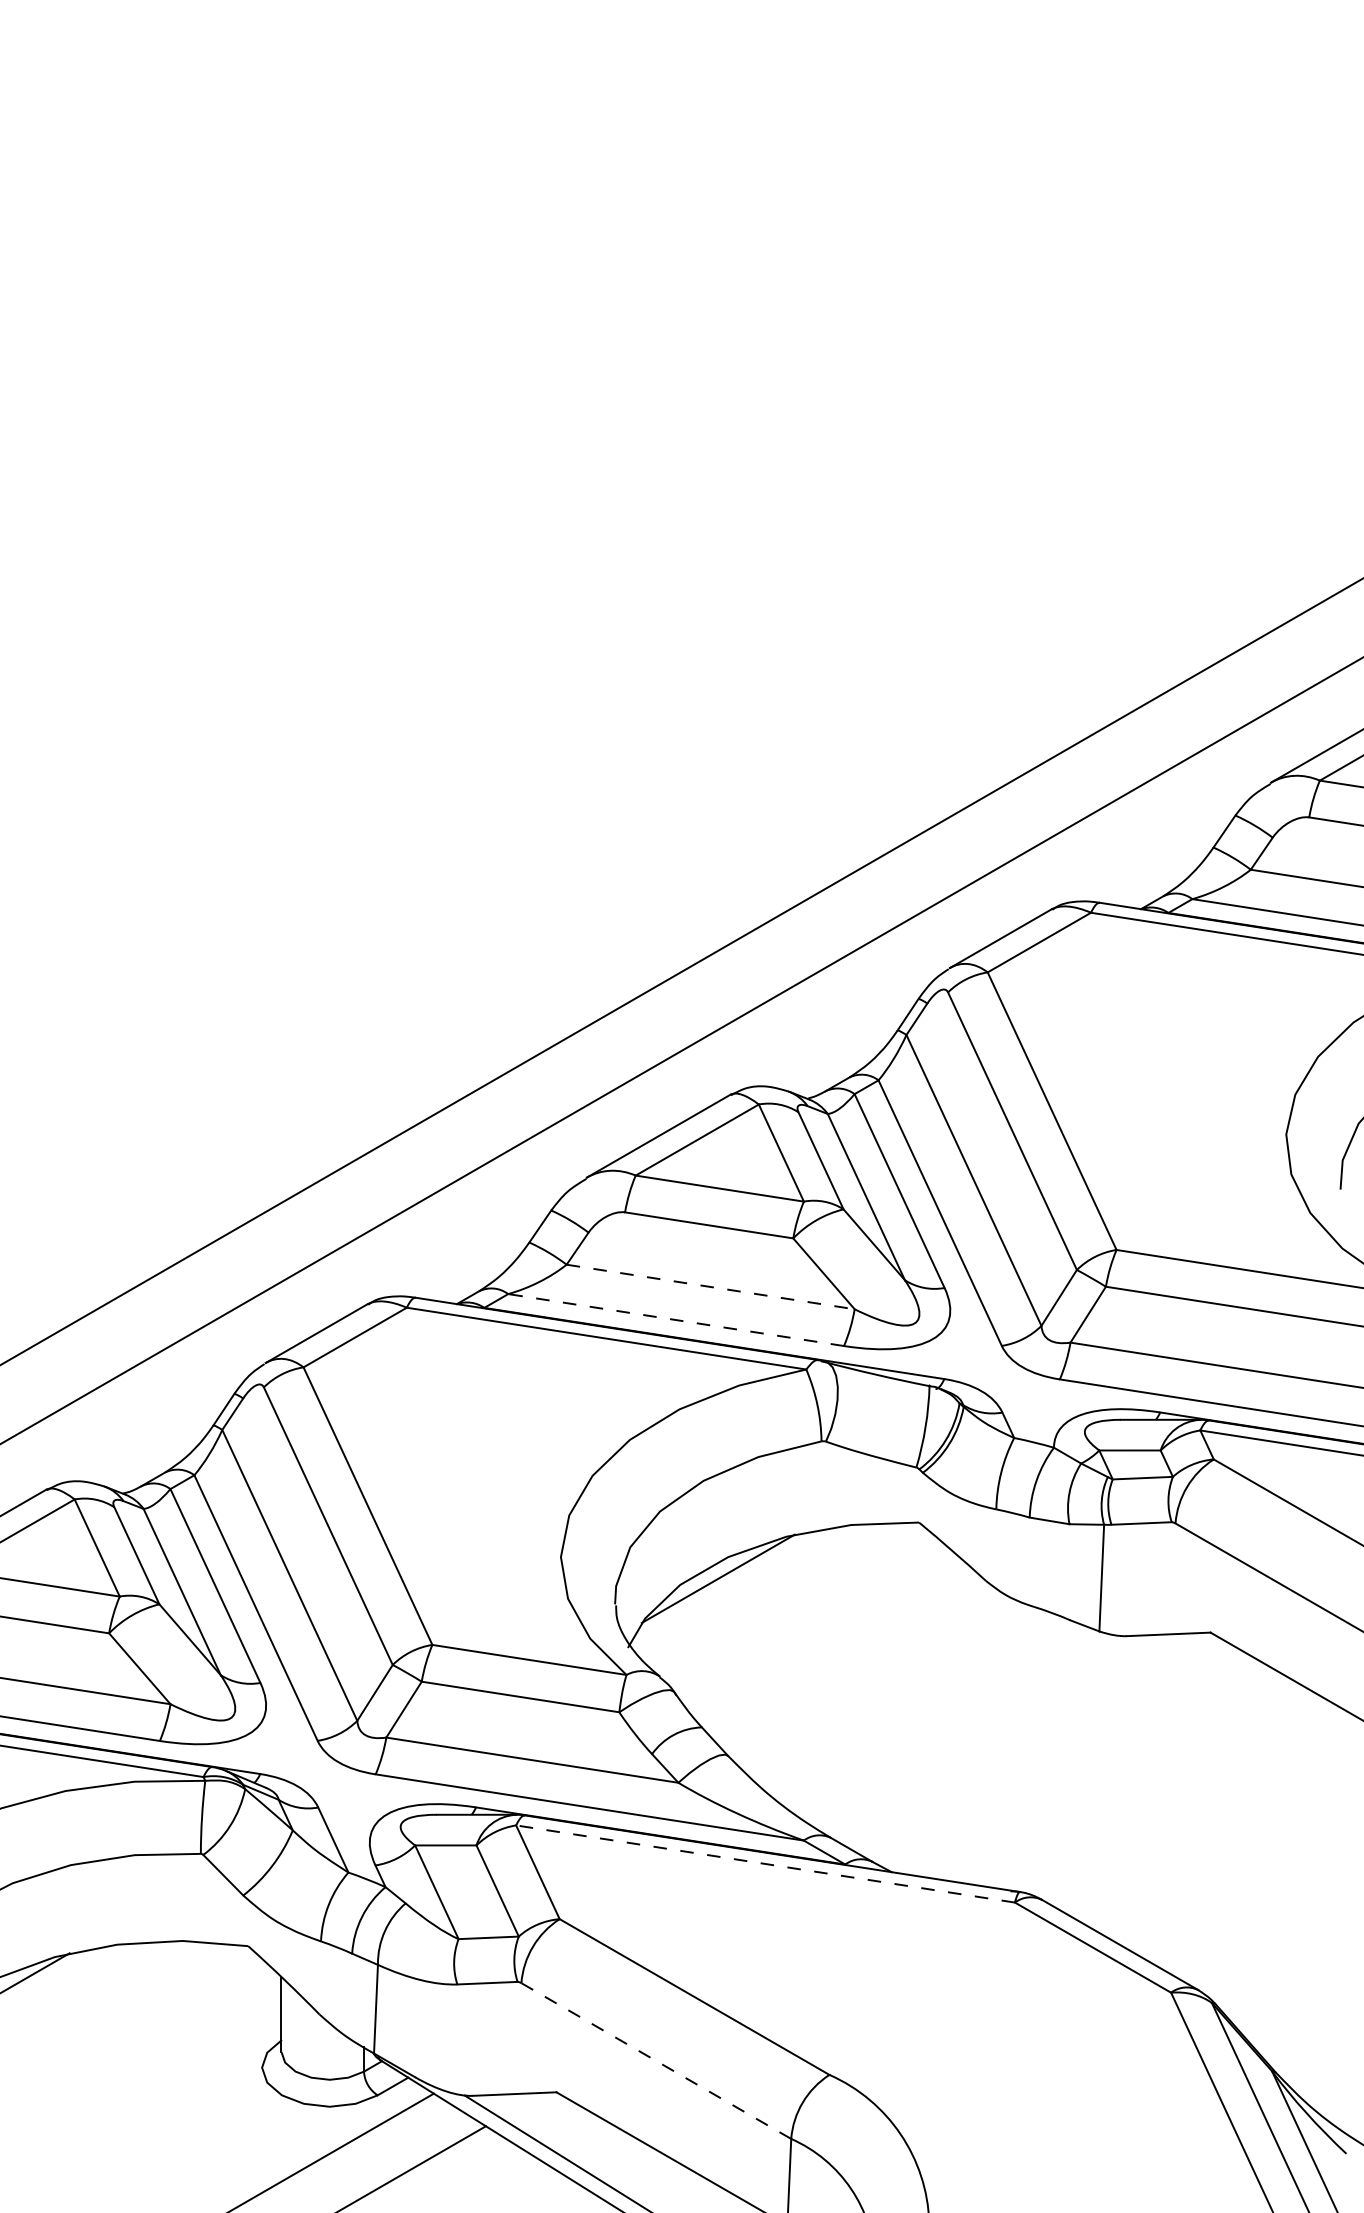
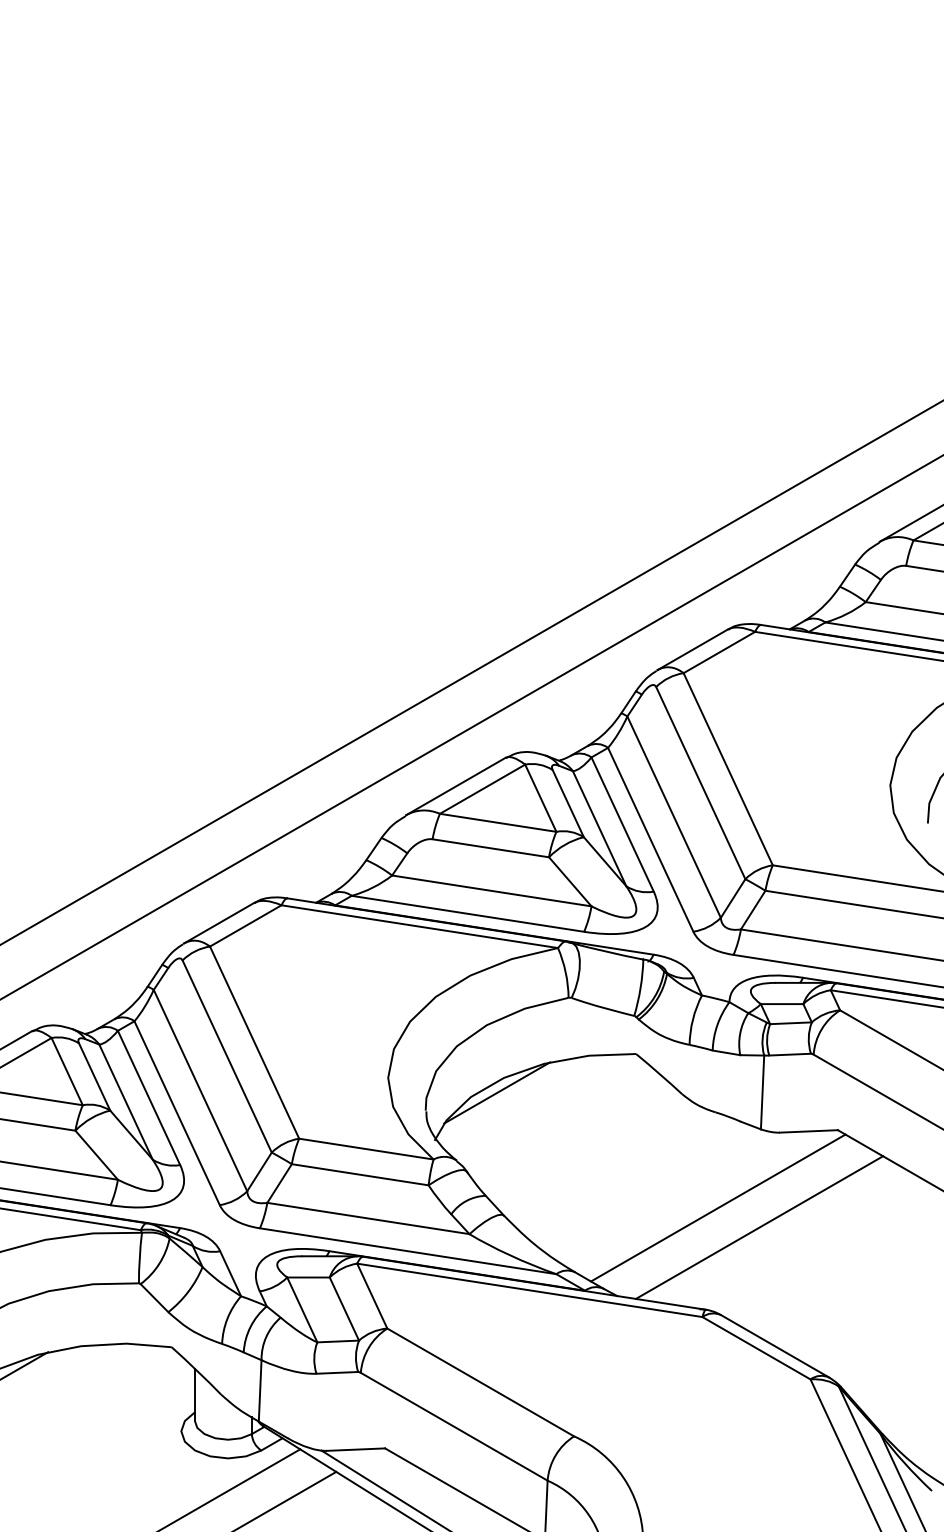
line: (710, 1286) -> (491, 890), dashed -> solid
line: (675, 1319) -> (467, 913), dashed -> solid
line: (1038, 1744) -> (718, 1207), added
line: (1097, 1773) -> (759, 1227), added
line: (765, 1864) -> (529, 1290), dashed -> solid
line: (656, 2060) -> (454, 1426), dashed -> solid

